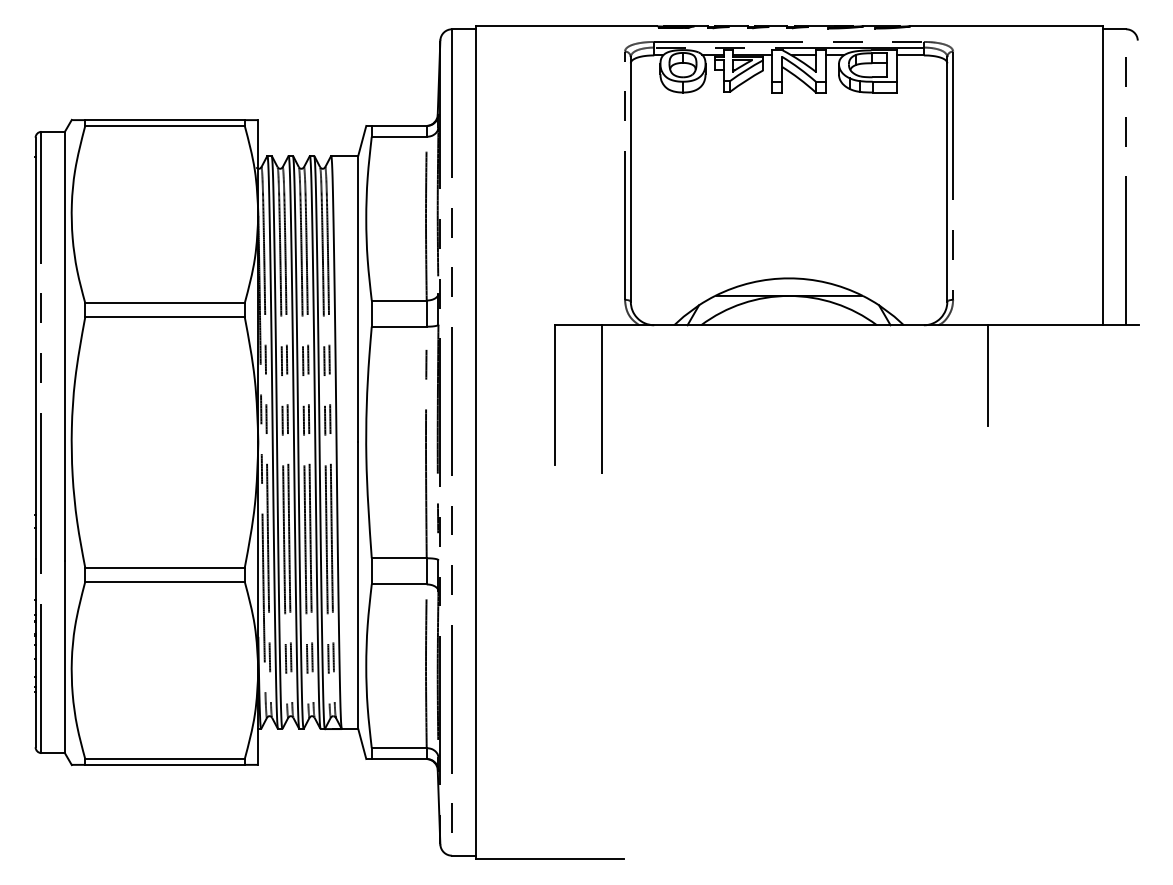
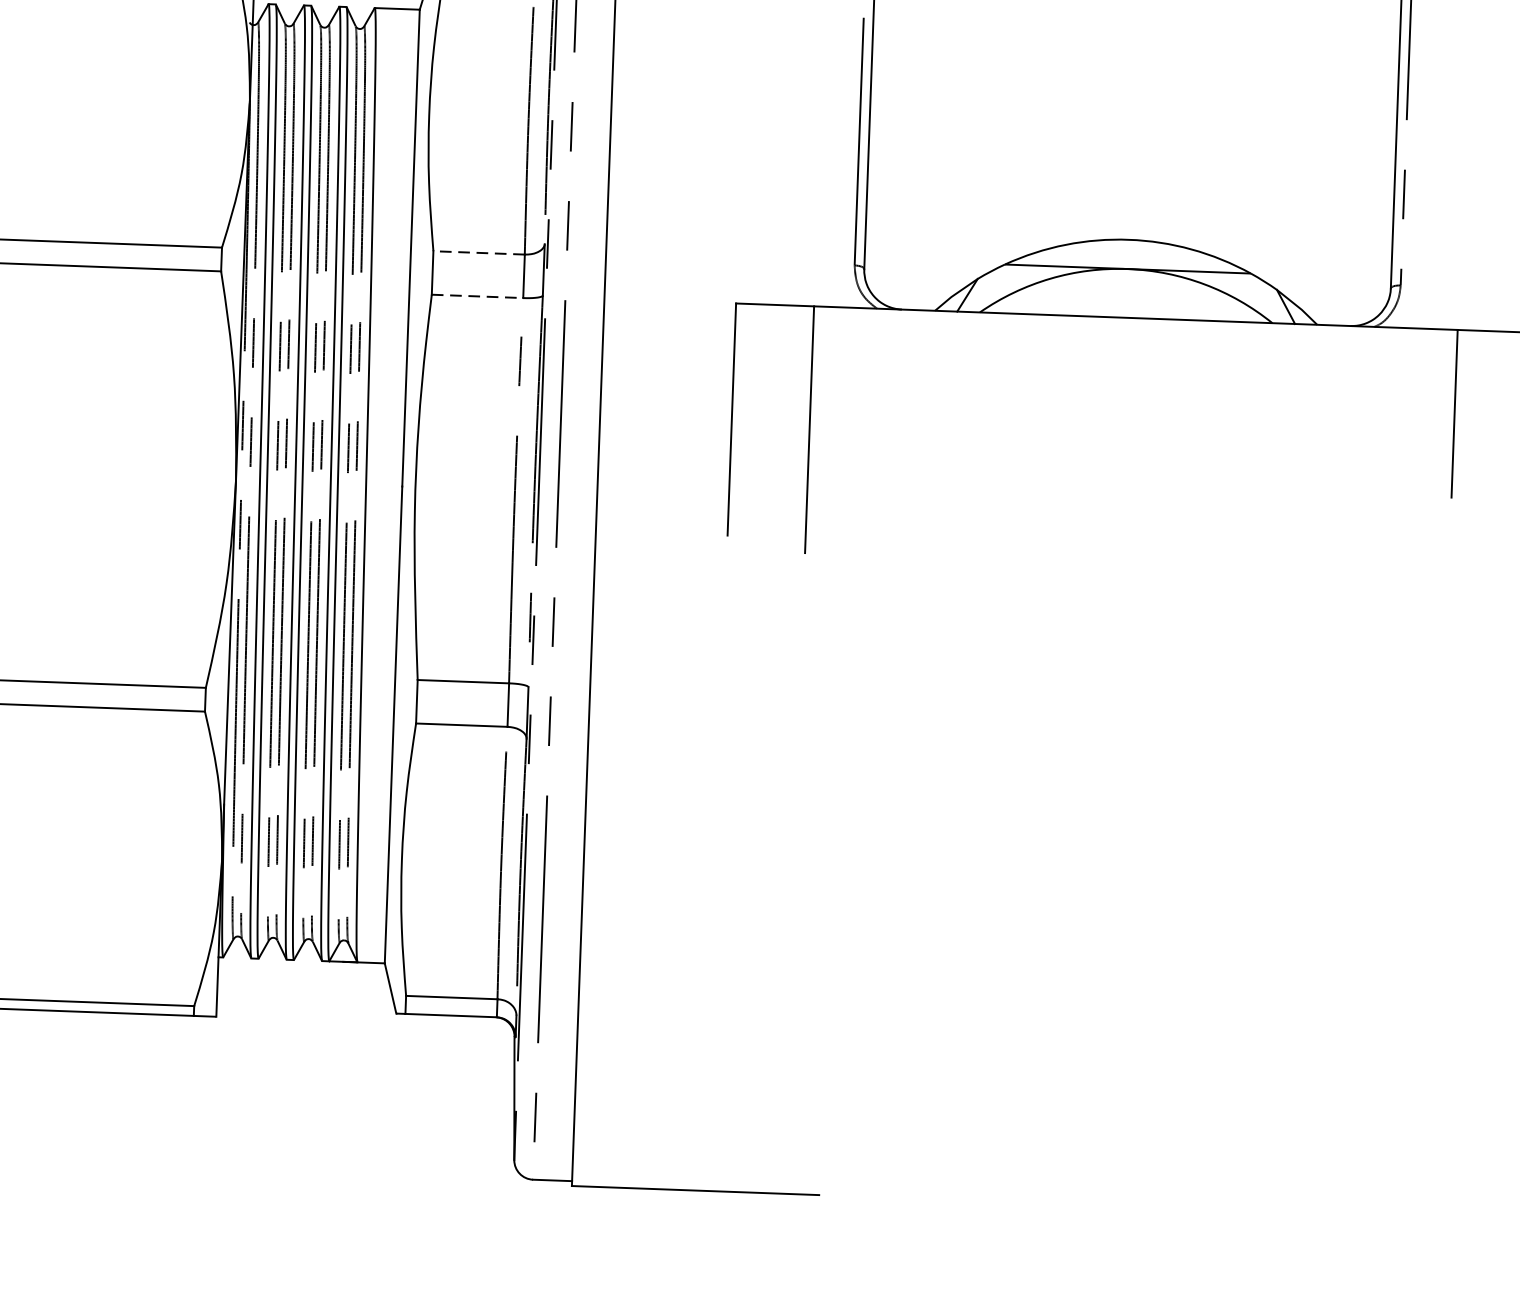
line: (398, 300) -> (477, 252), solid -> dashed
line: (399, 326) -> (477, 296), solid -> dashed

